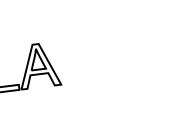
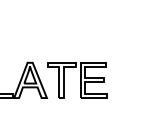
part: (95, 58) -> (77, 80), added

